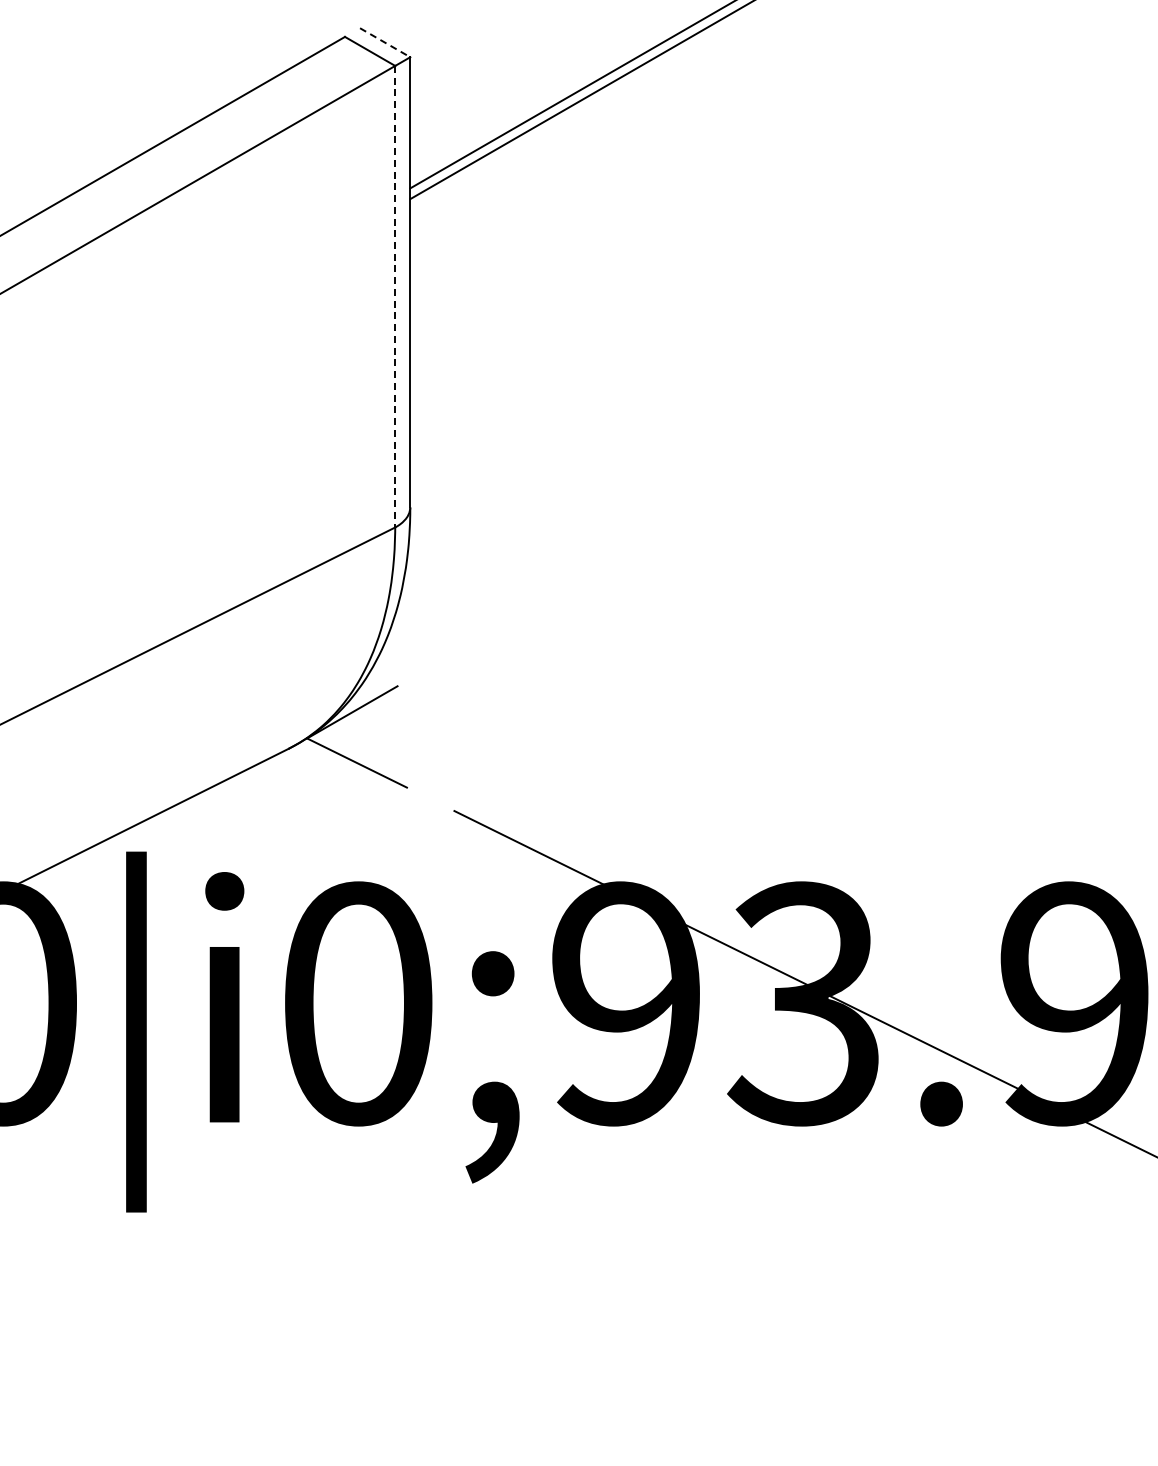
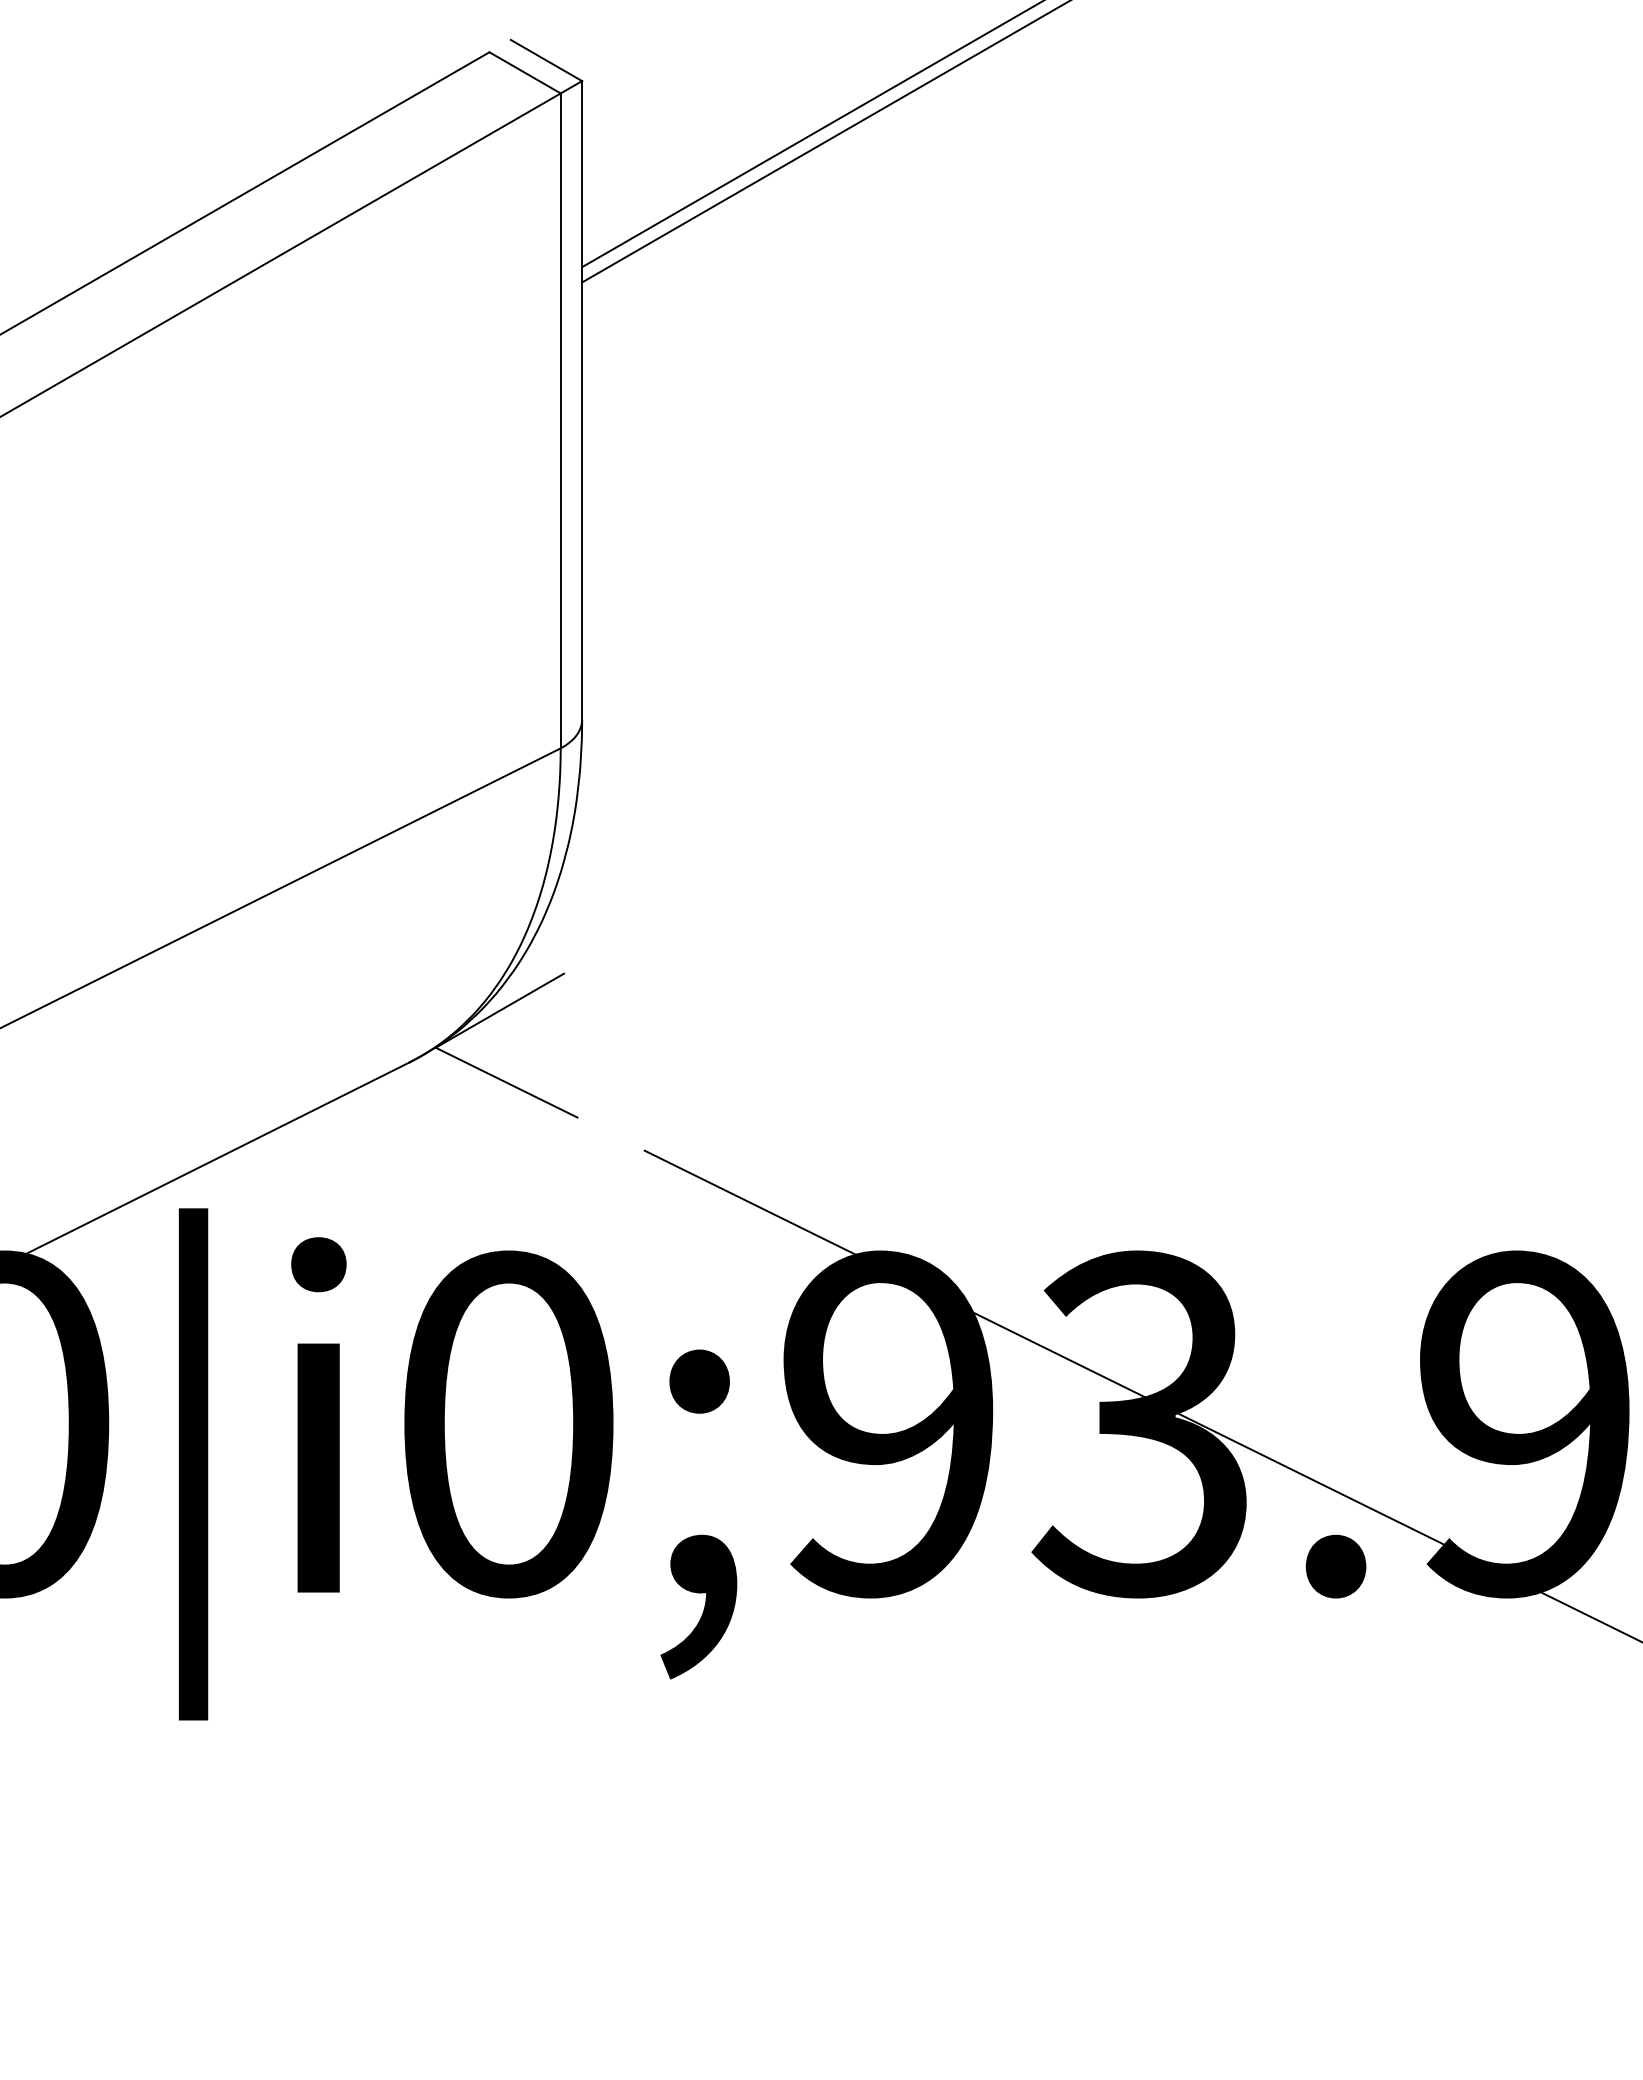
line: (385, 42) -> (546, 60), dashed -> solid
line: (395, 296) -> (561, 420), dashed -> solid

